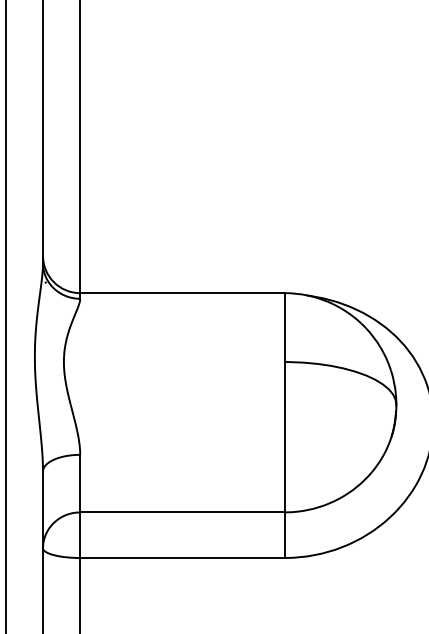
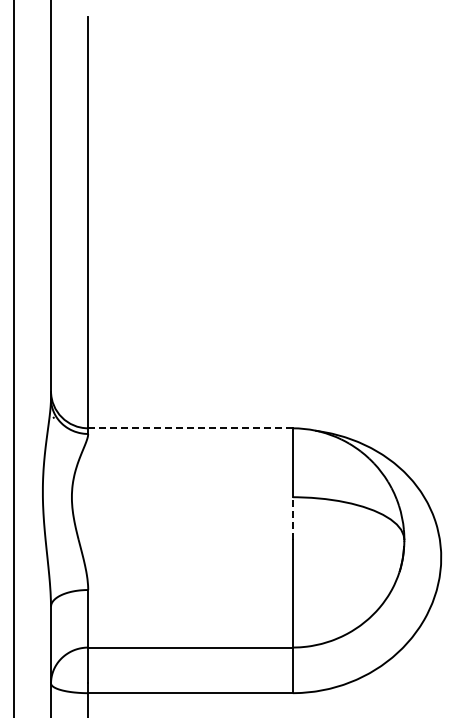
line: (182, 293) -> (190, 428), solid -> dashed
line: (284, 383) -> (292, 518), solid -> dashed

